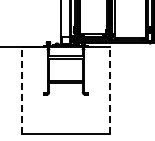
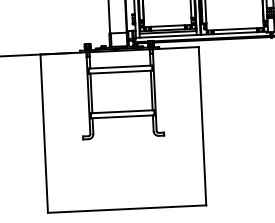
line: (22, 90) -> (44, 133), dashed -> solid
line: (109, 90) -> (201, 126), dashed -> solid

